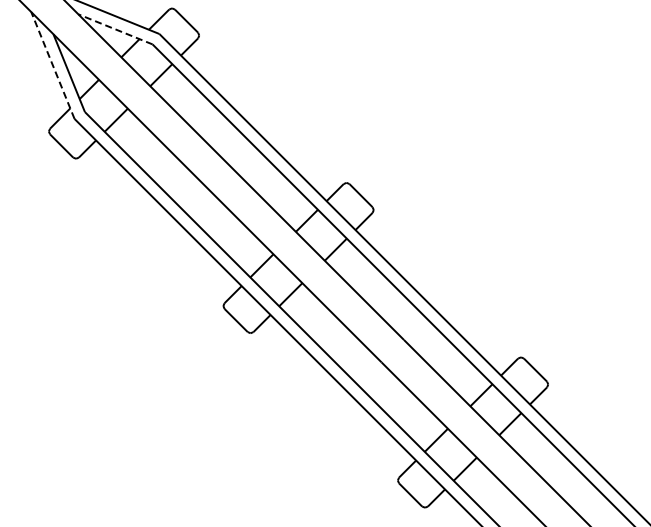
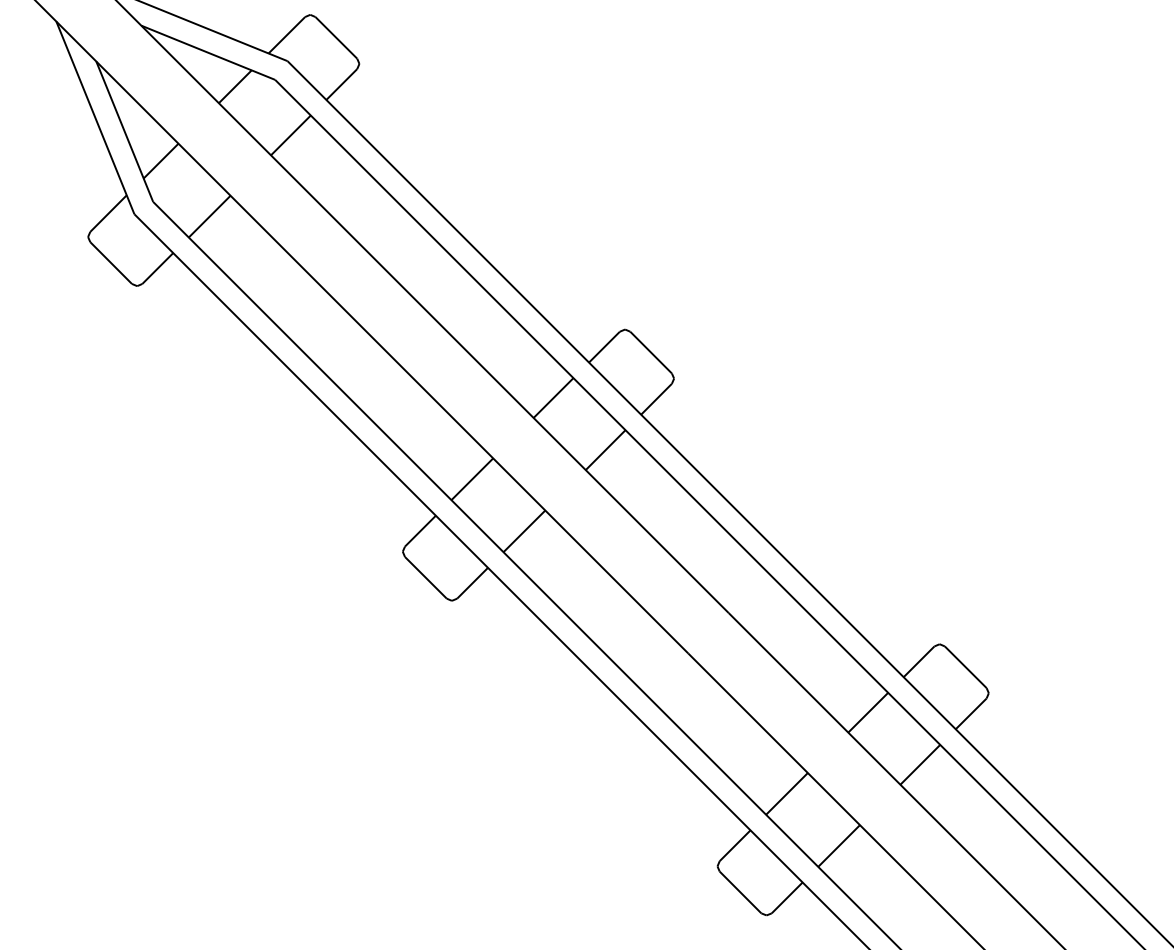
line: (115, 29) -> (208, 52), dashed -> solid
line: (52, 65) -> (94, 117), dashed -> solid

